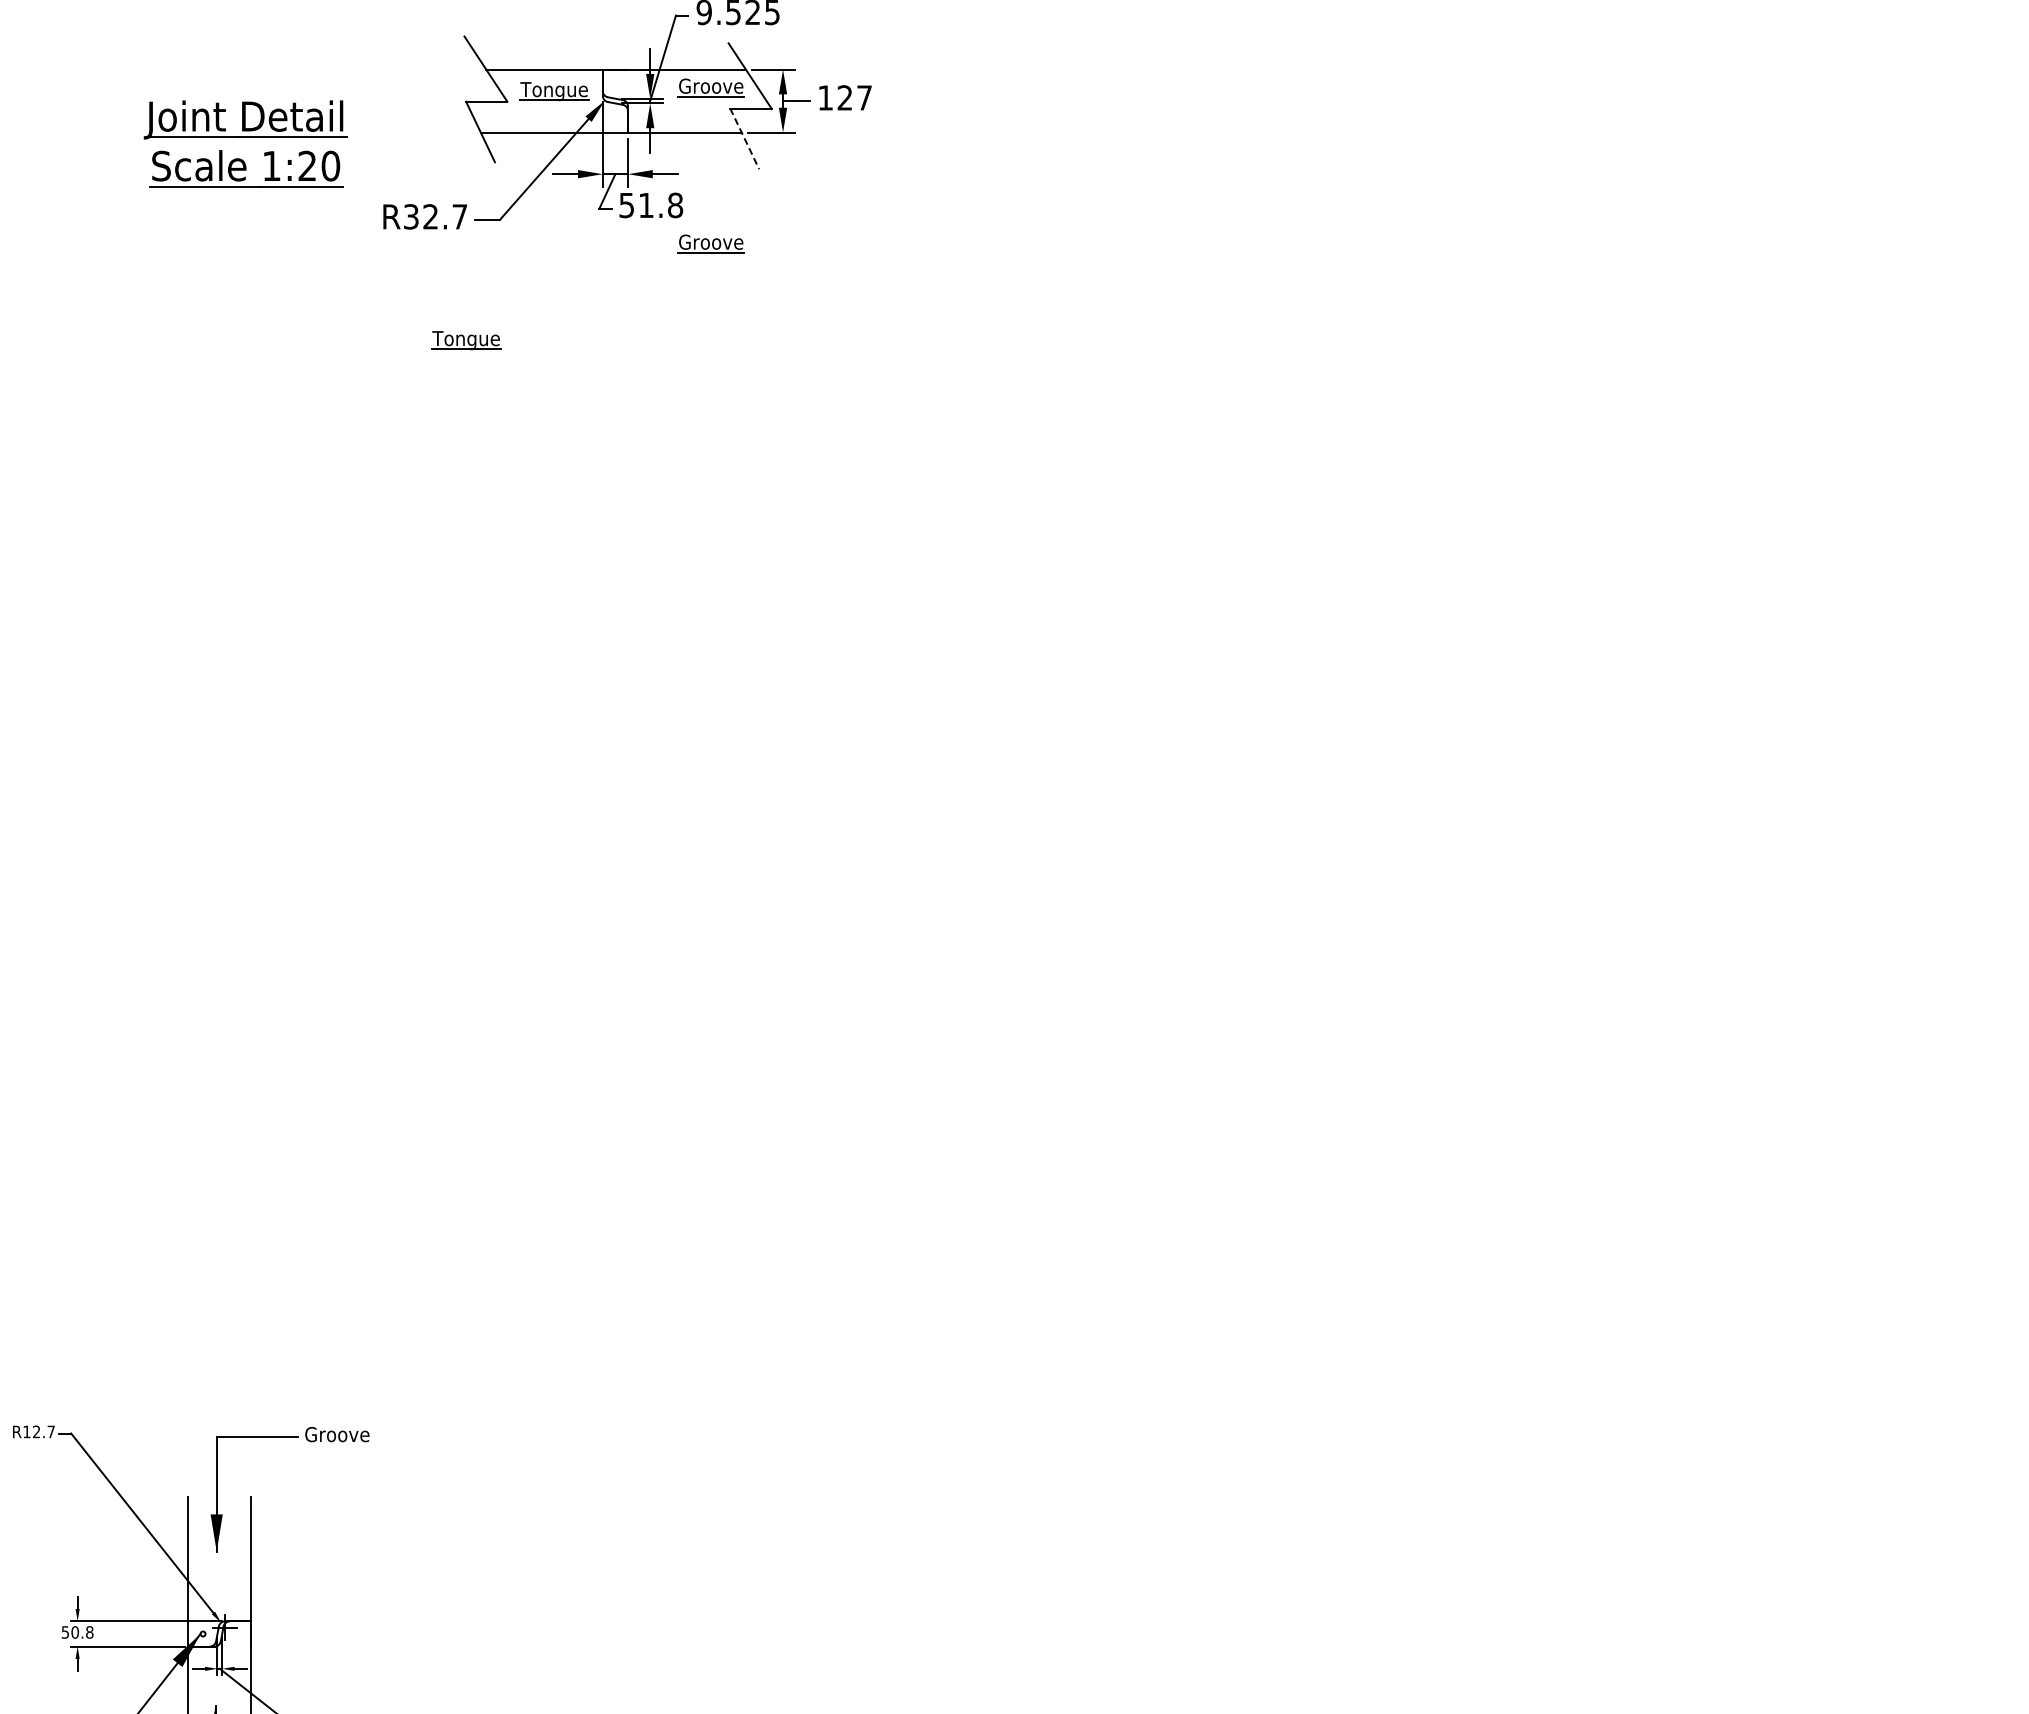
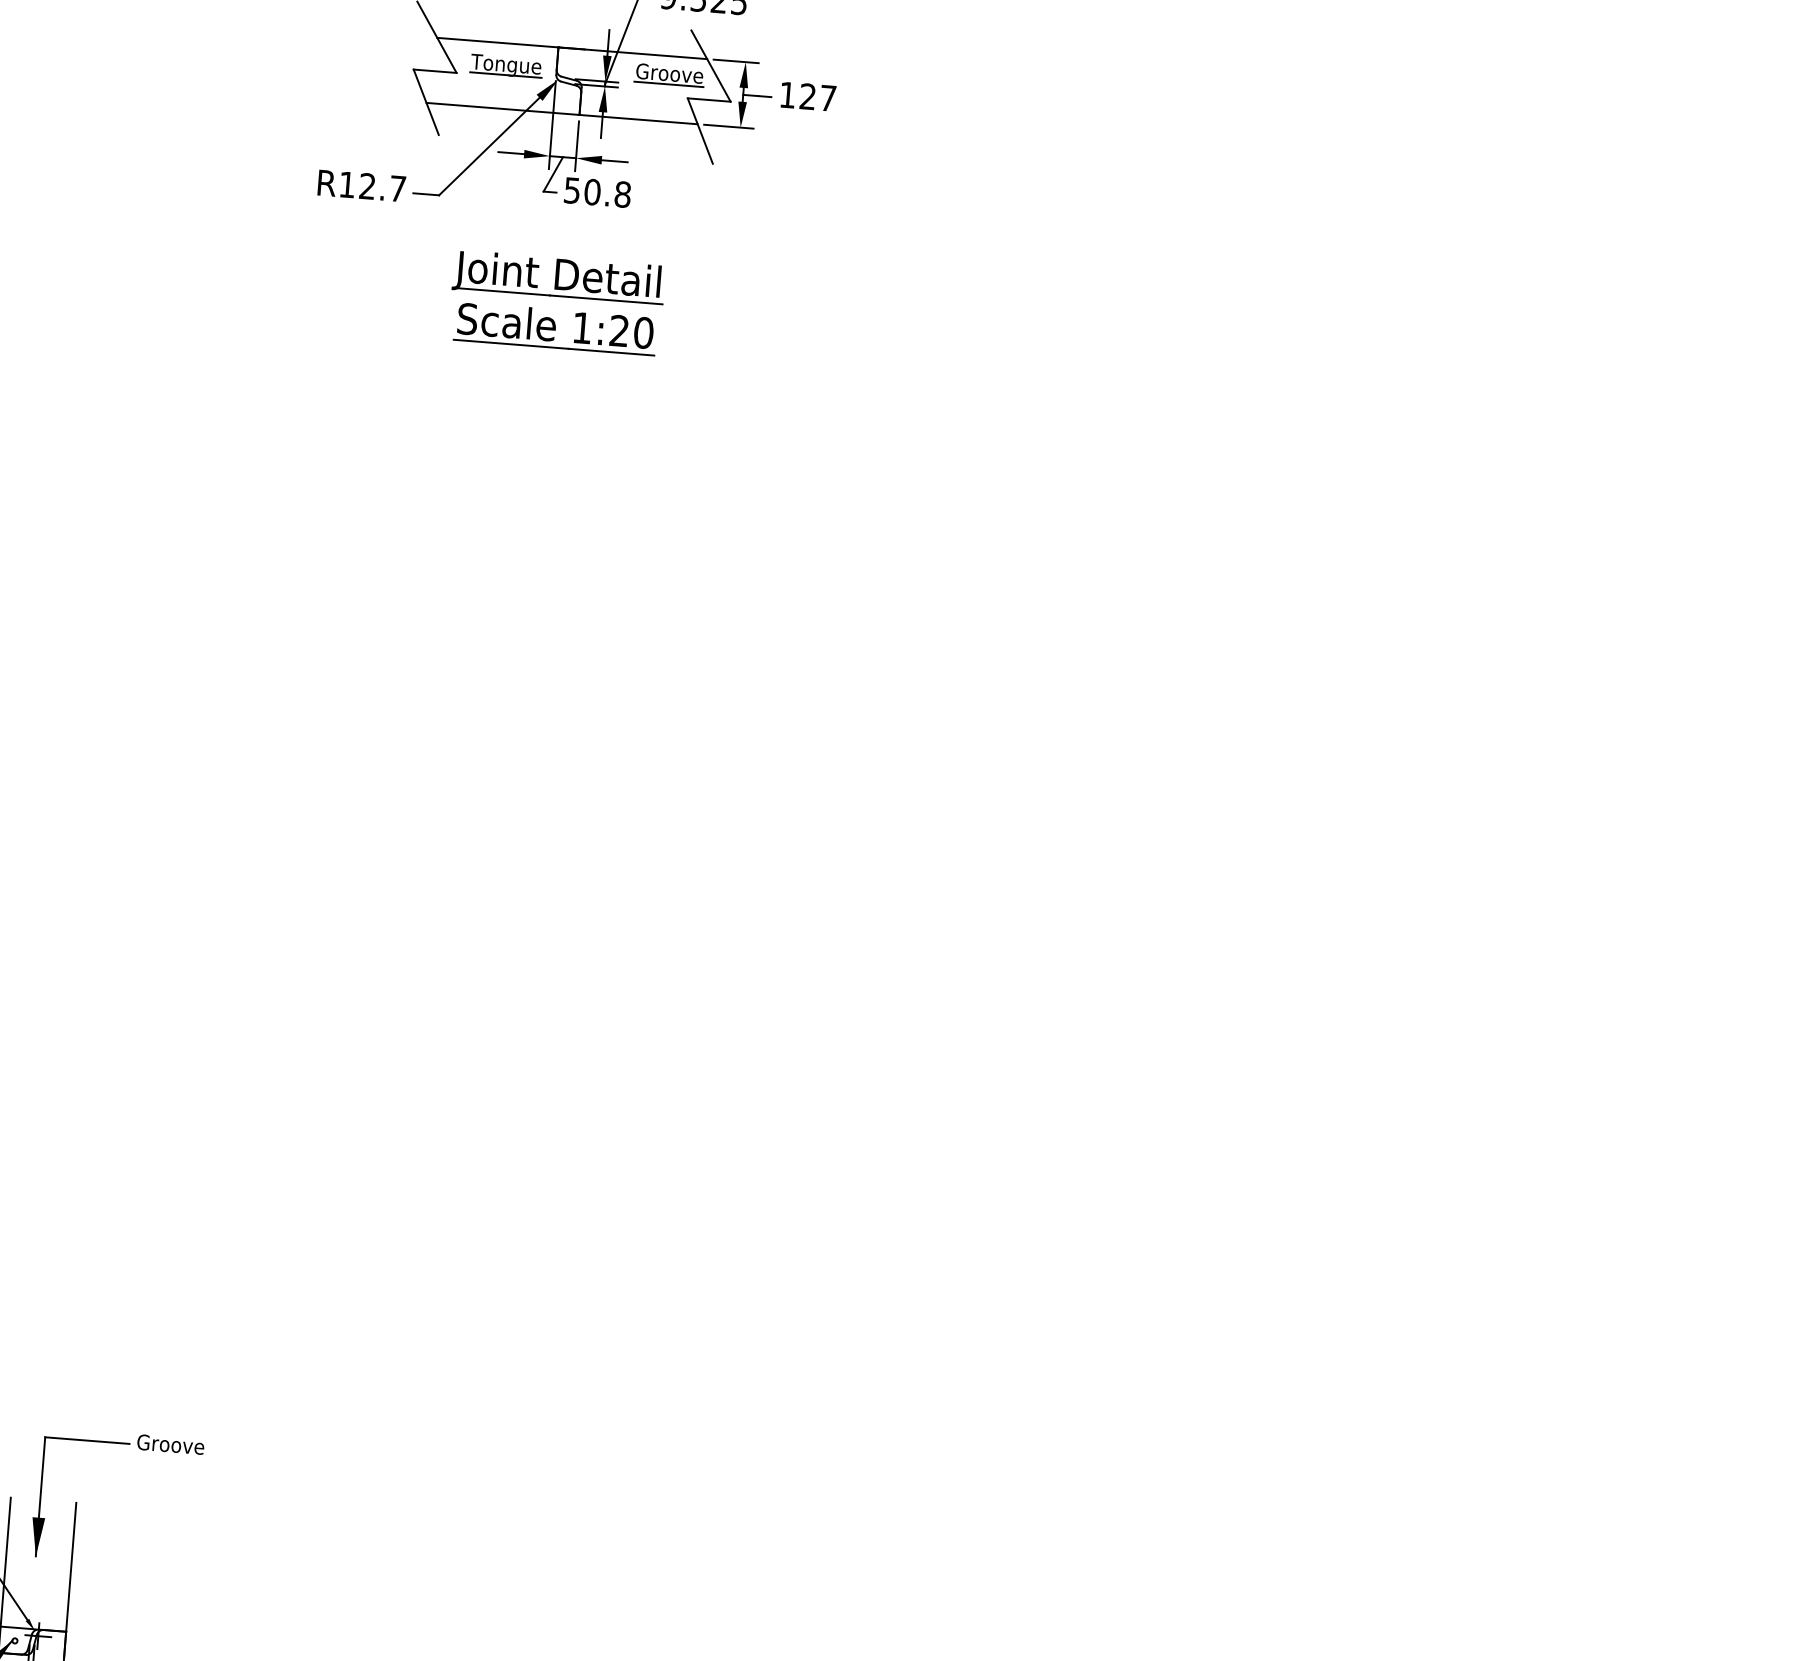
line: (744, 138) -> (700, 130), dashed -> solid
part: (245, 143) -> (556, 302), moved
text: (645, 205) -> (591, 192), 51.8 -> 50.8
text: (411, 216) -> (347, 184), R32.7 -> R12.7
part: (710, 243) -> (656, 237), removed
part: (466, 340) -> (394, 317), removed

